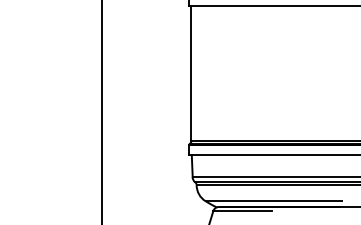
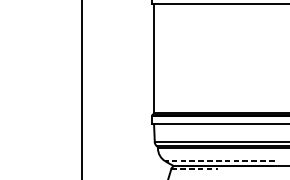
line: (273, 201) -> (219, 161), solid -> dashed
line: (243, 211) -> (195, 169), solid -> dashed

